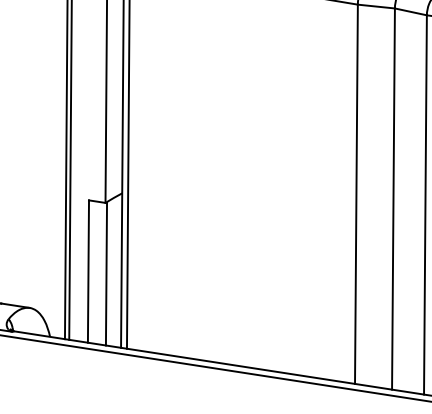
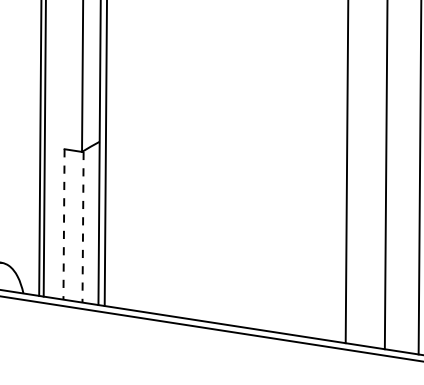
line: (88, 272) -> (64, 225), solid -> dashed
line: (106, 274) -> (83, 227), solid -> dashed

